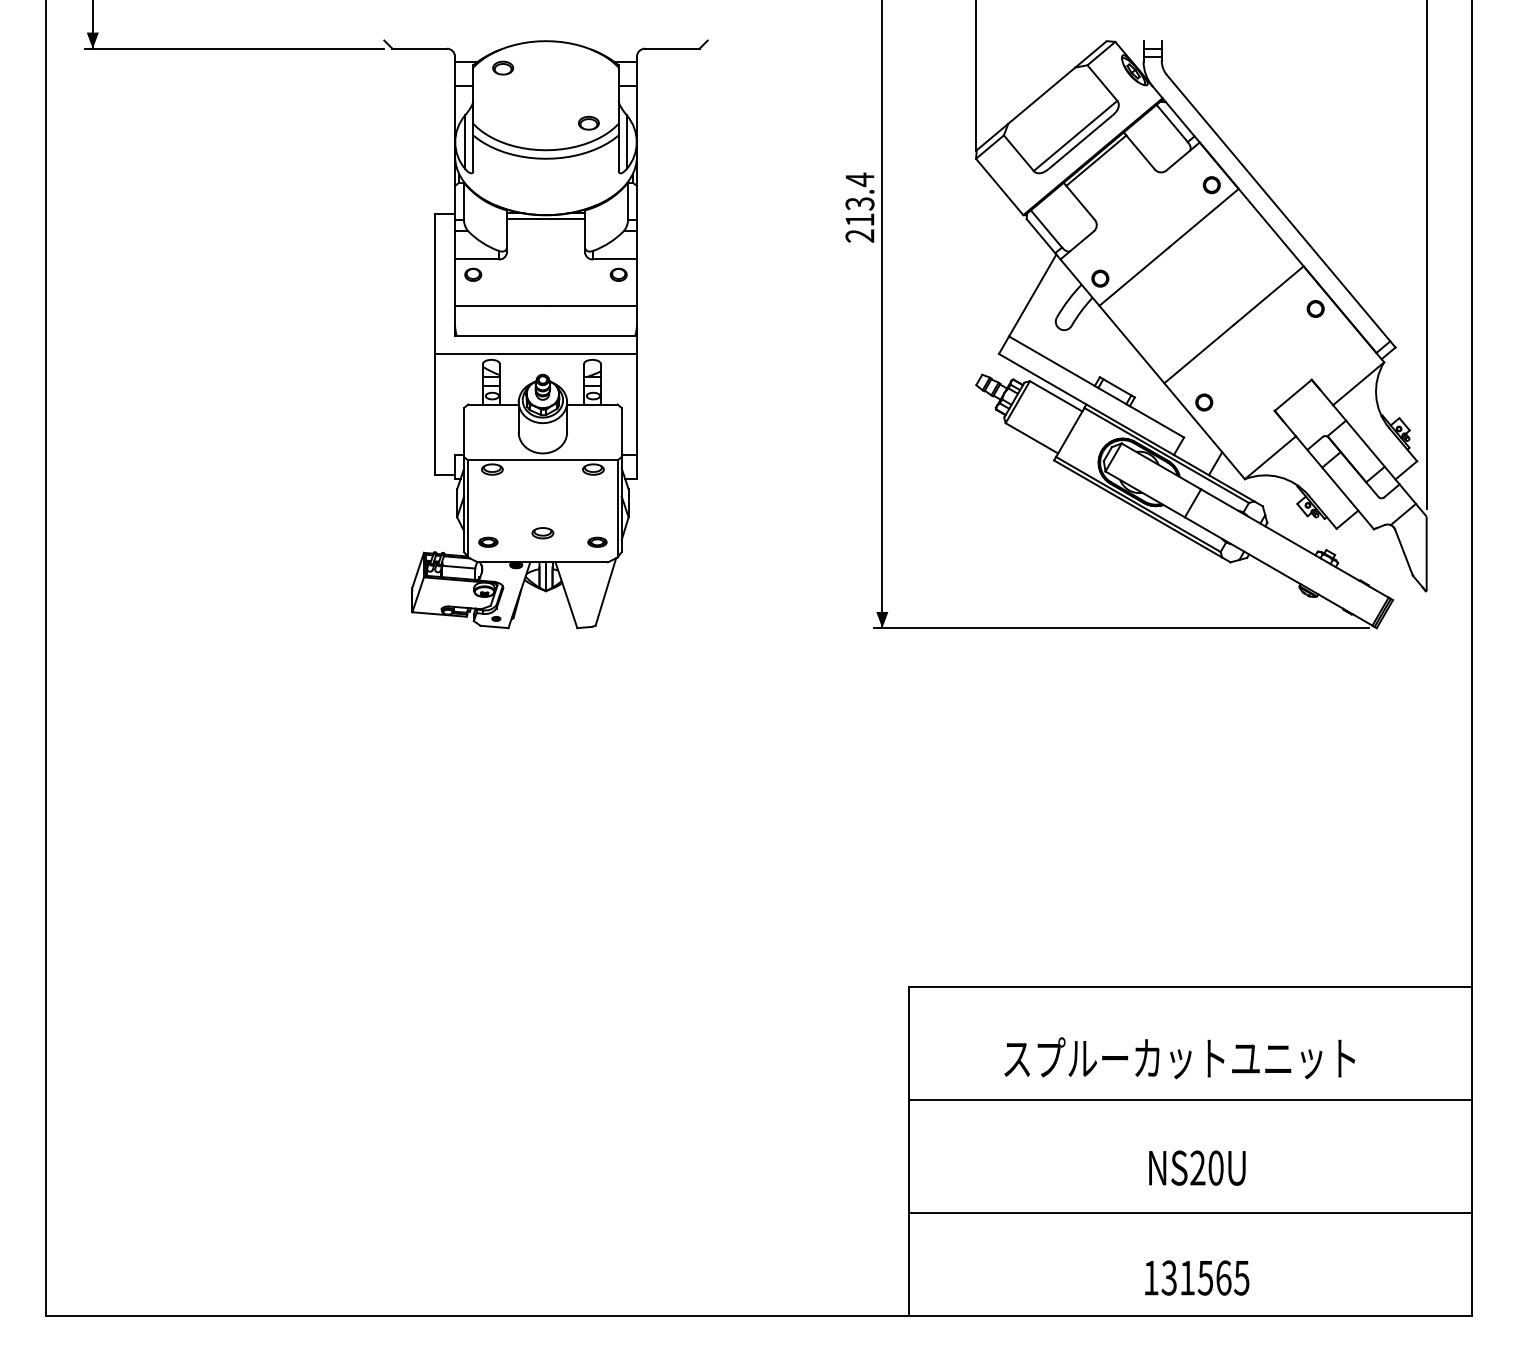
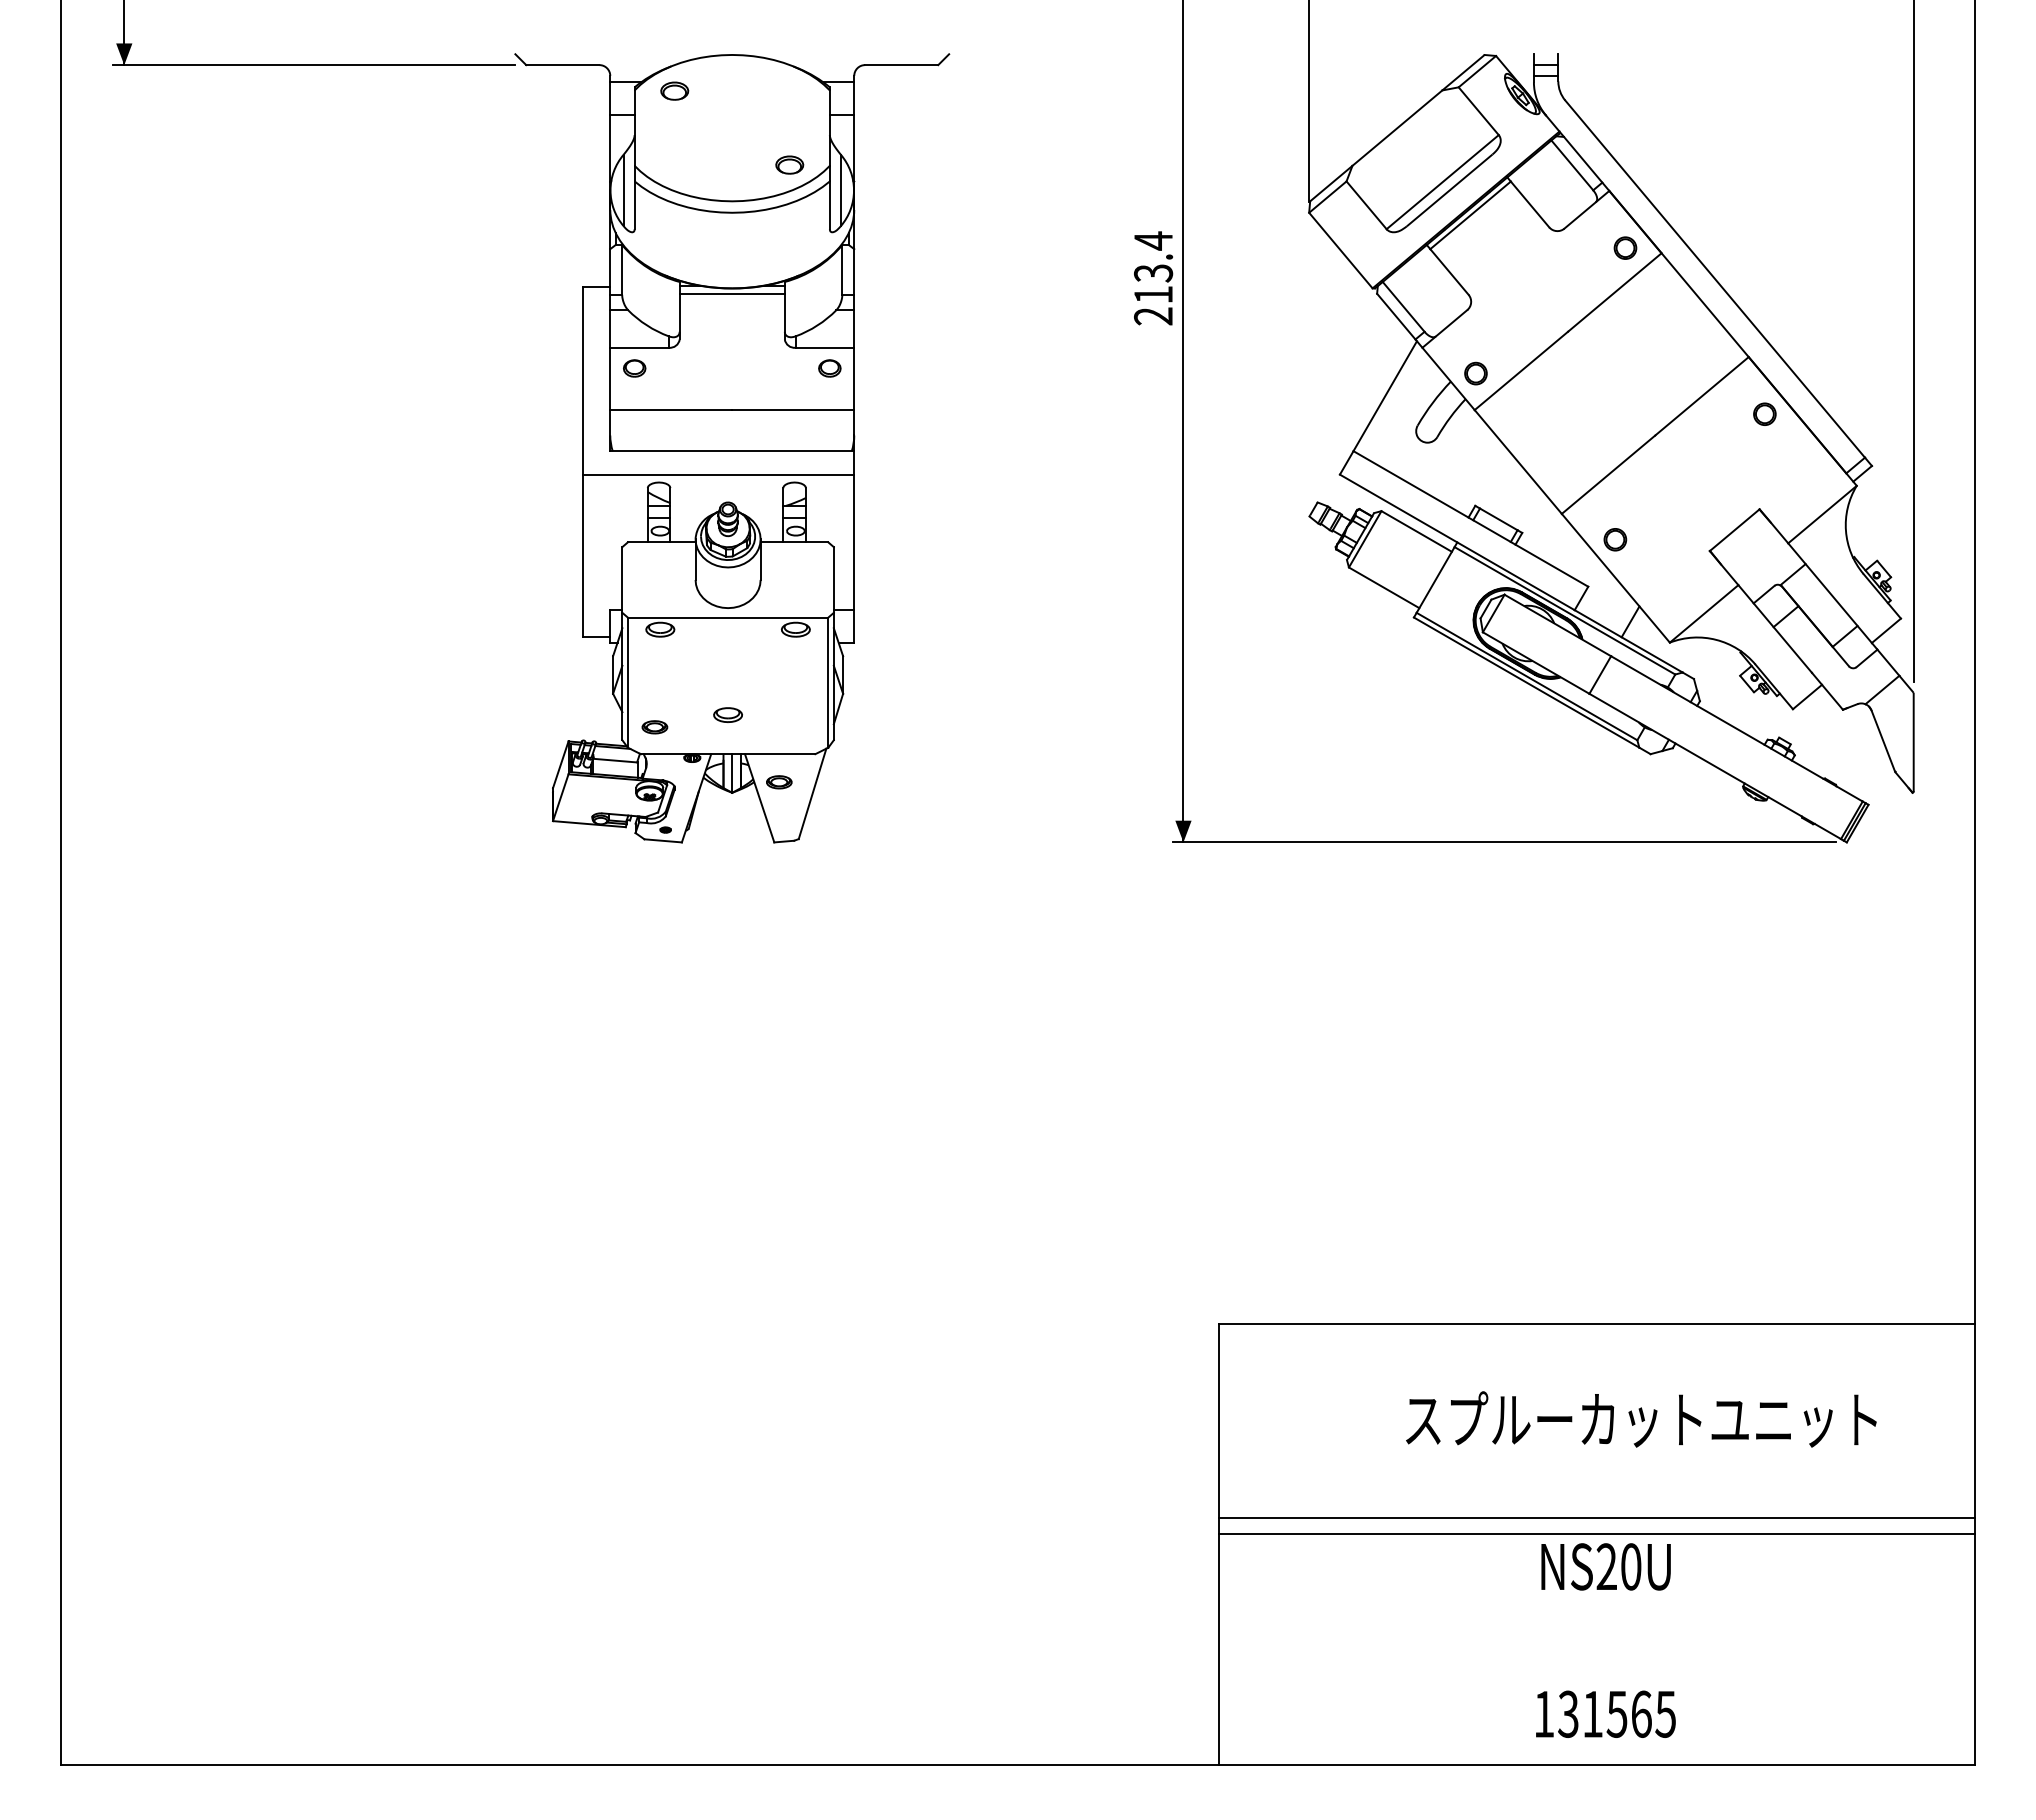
part: (597, 542) -> (779, 782), moved
text: (1179, 1058) -> (1641, 1419), moved
line: (1190, 1100) -> (1596, 1534), moved
line: (1190, 1213) -> (1596, 1518), moved

